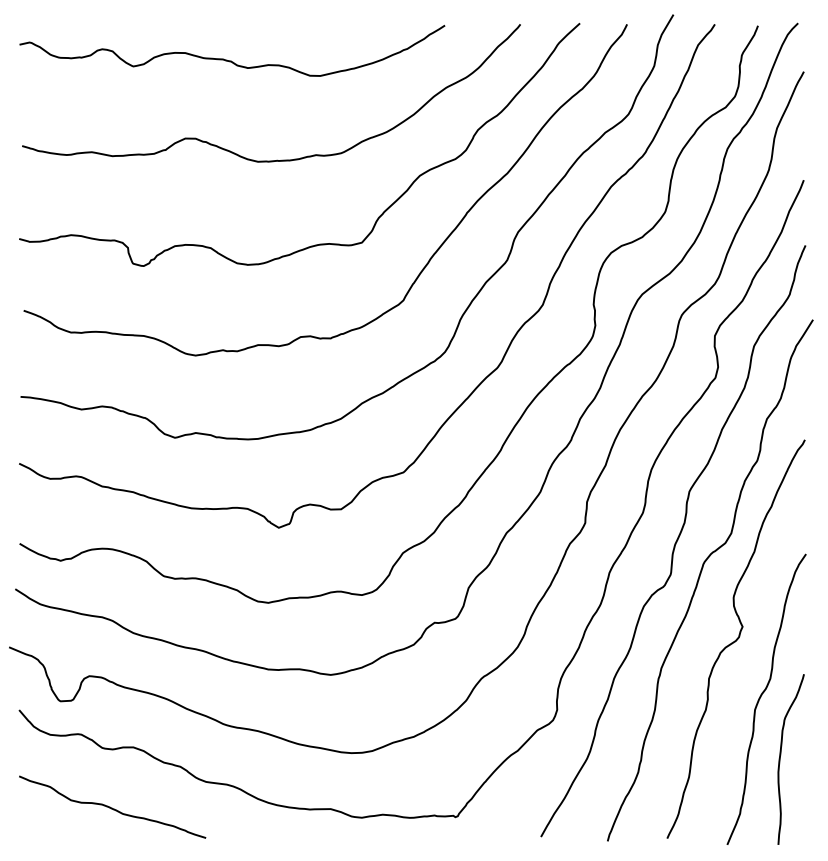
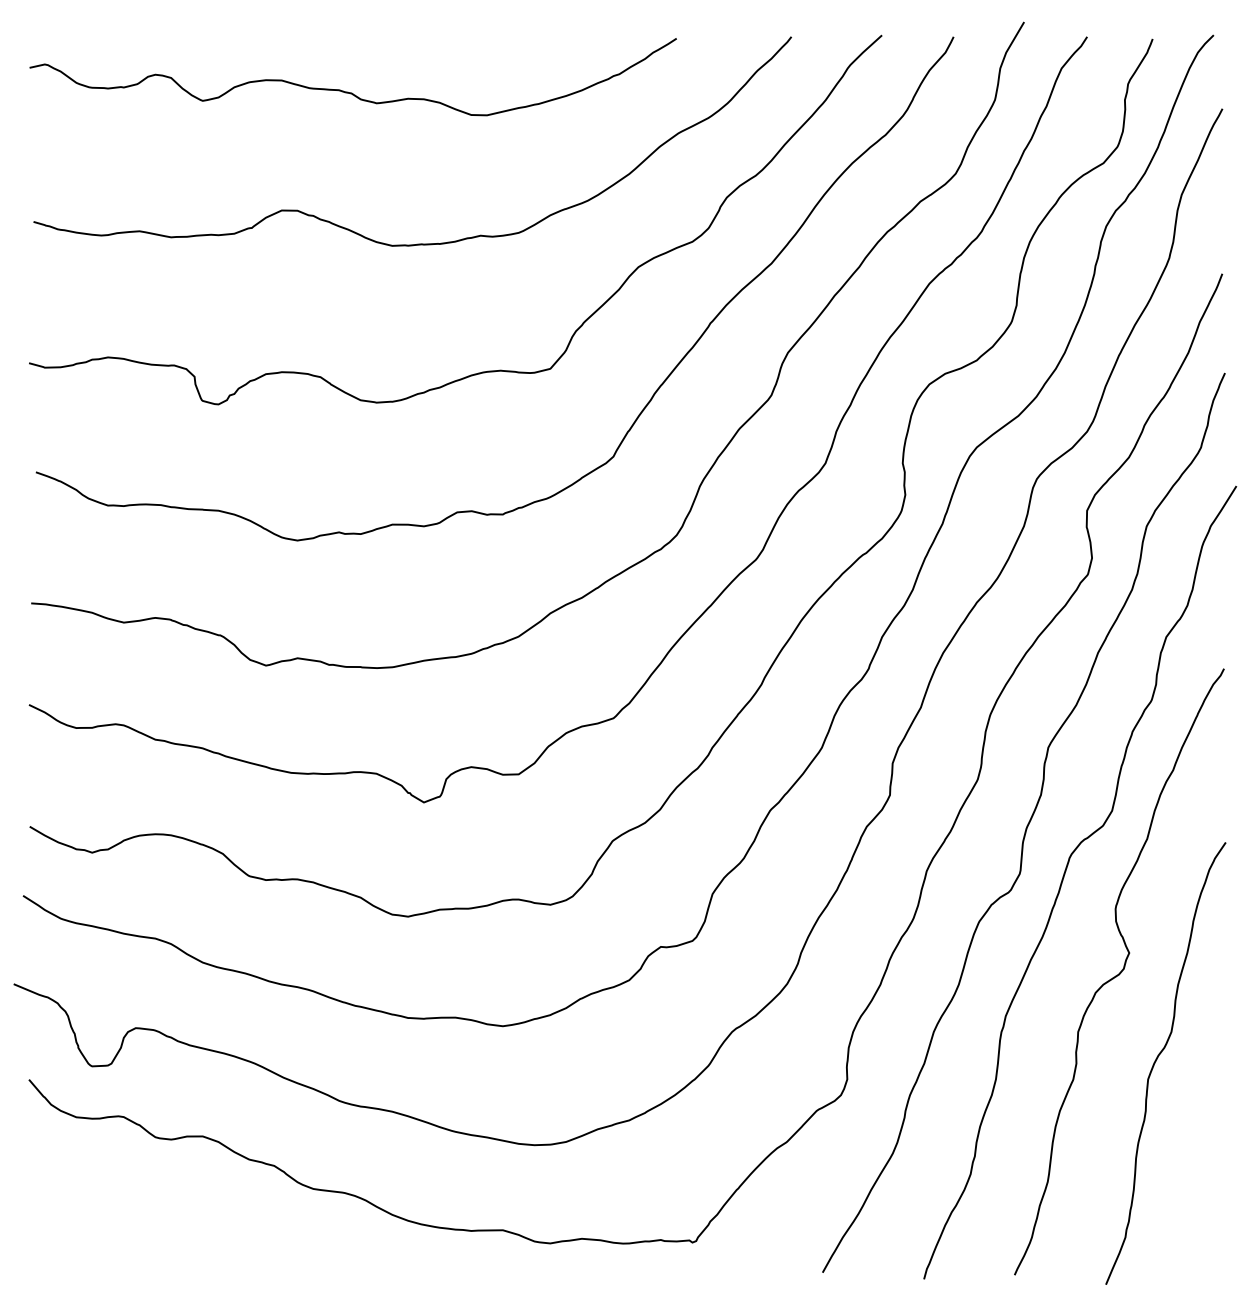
curve: (781, 755) -> (1188, 1148), removed
curve: (112, 807) -> (170, 1227), removed

